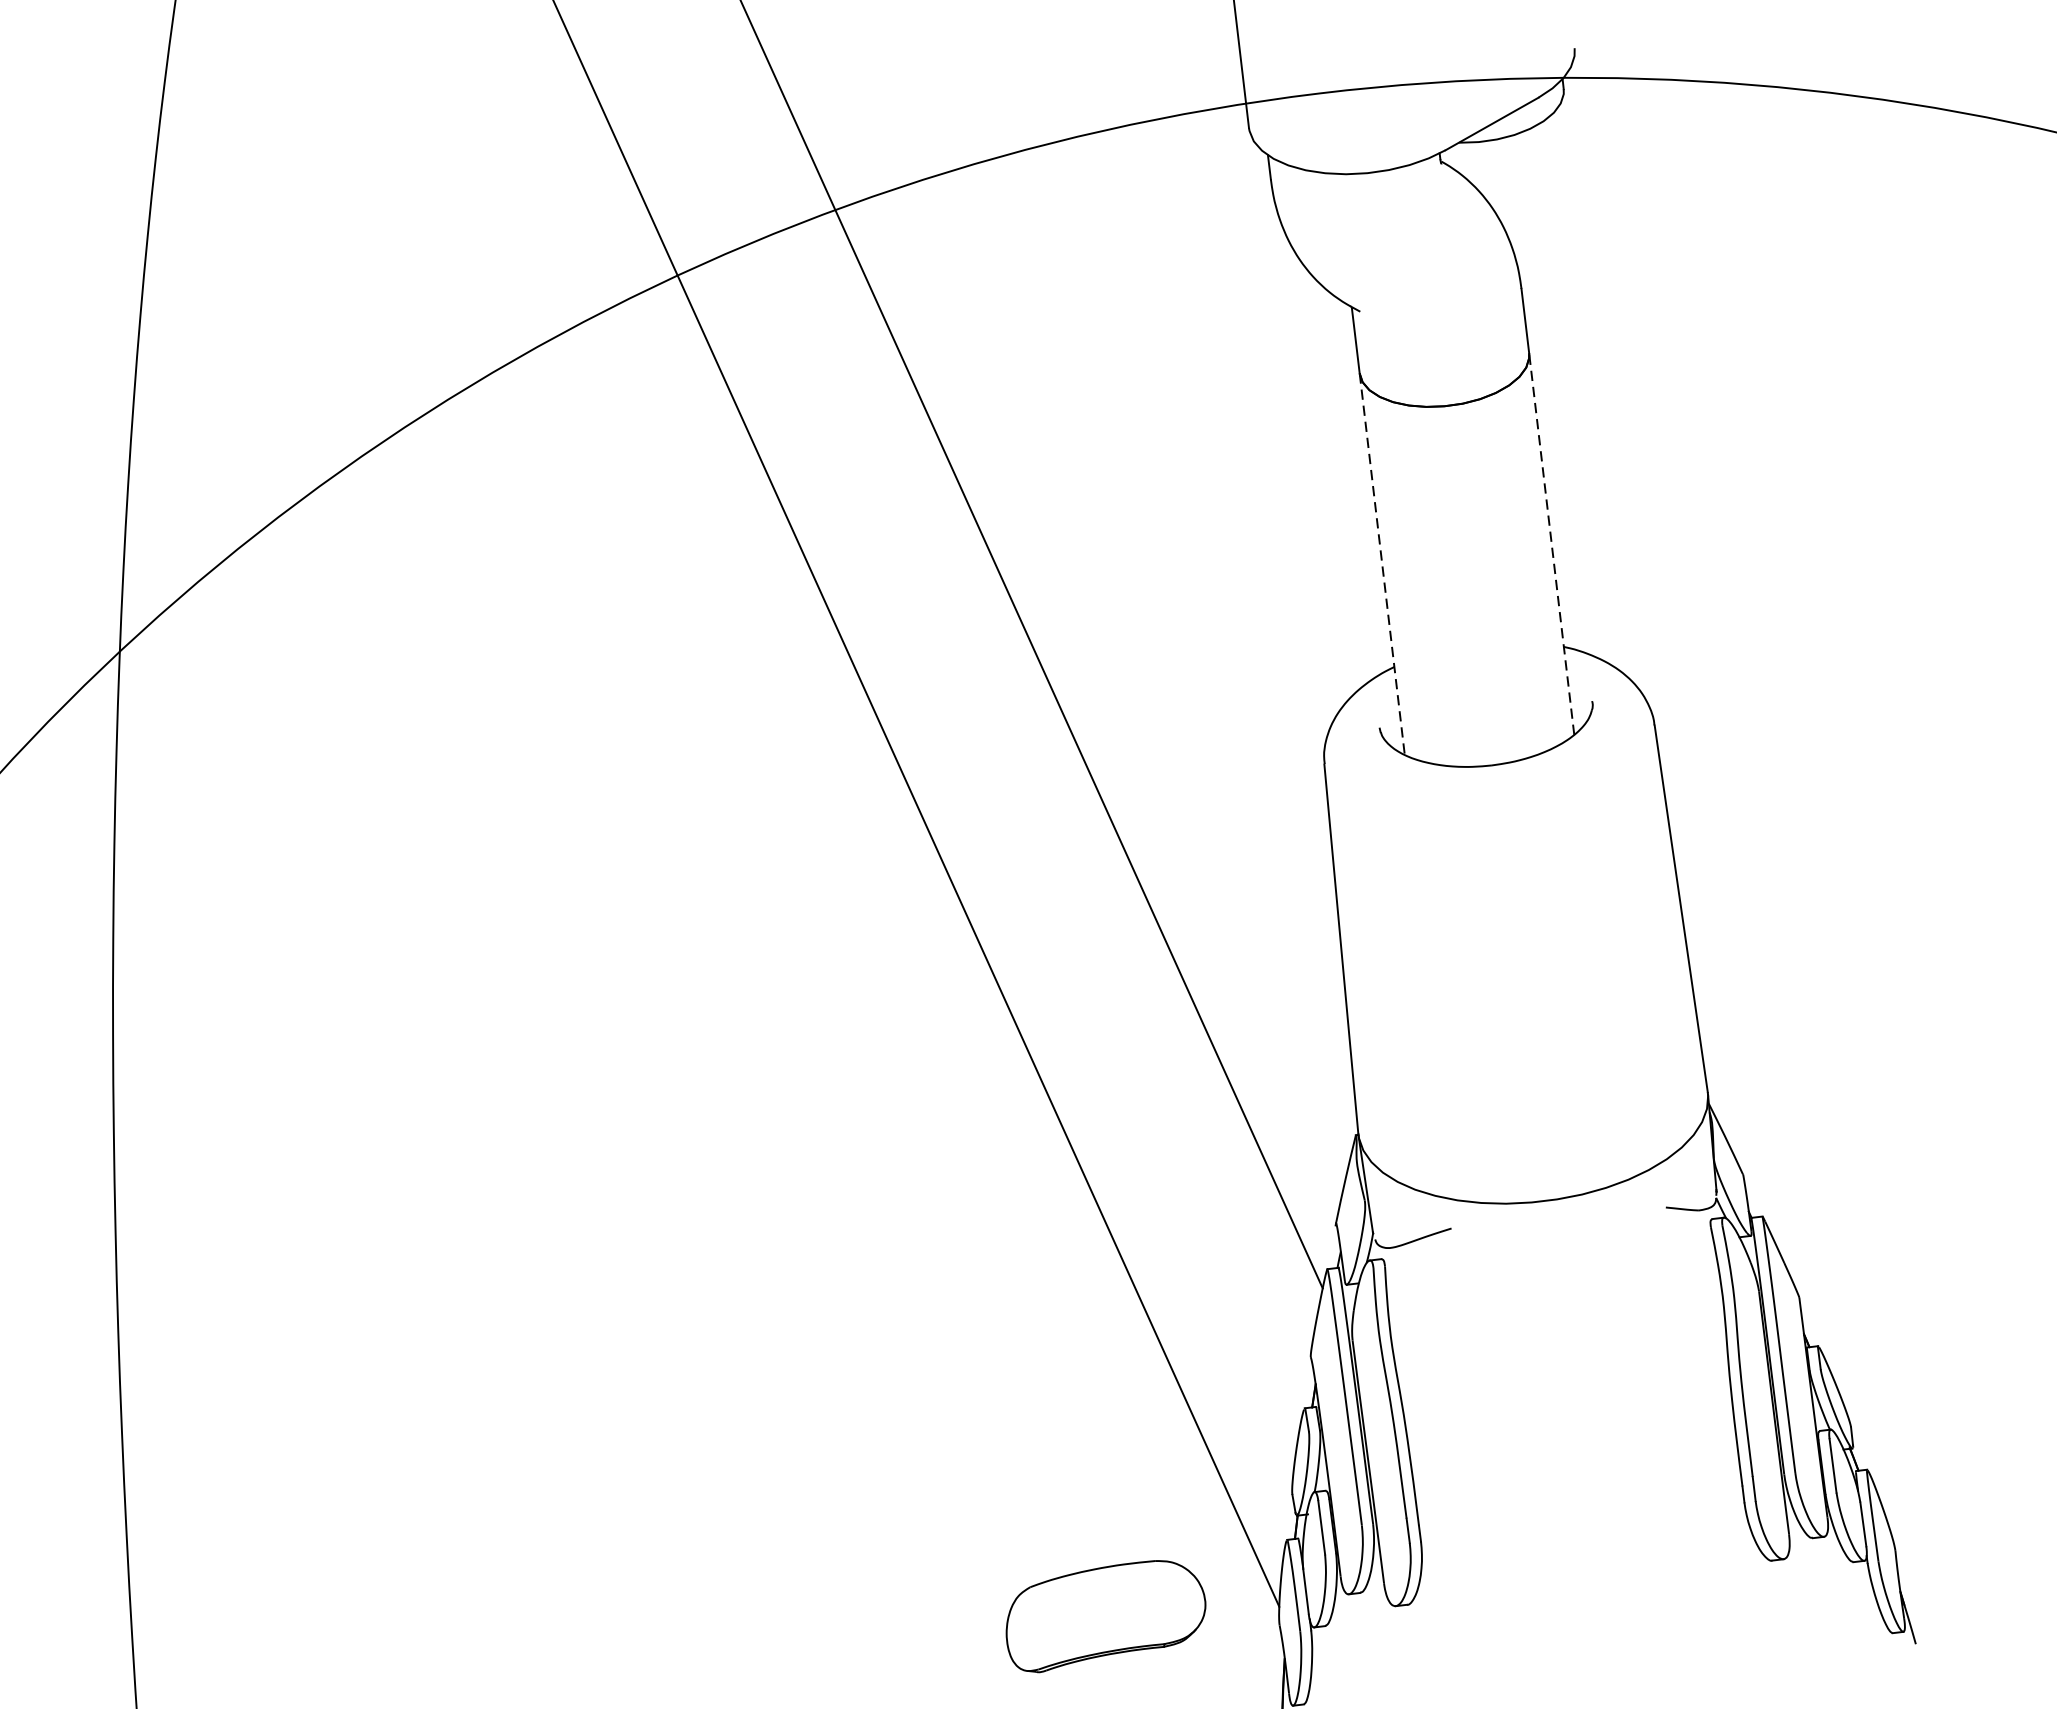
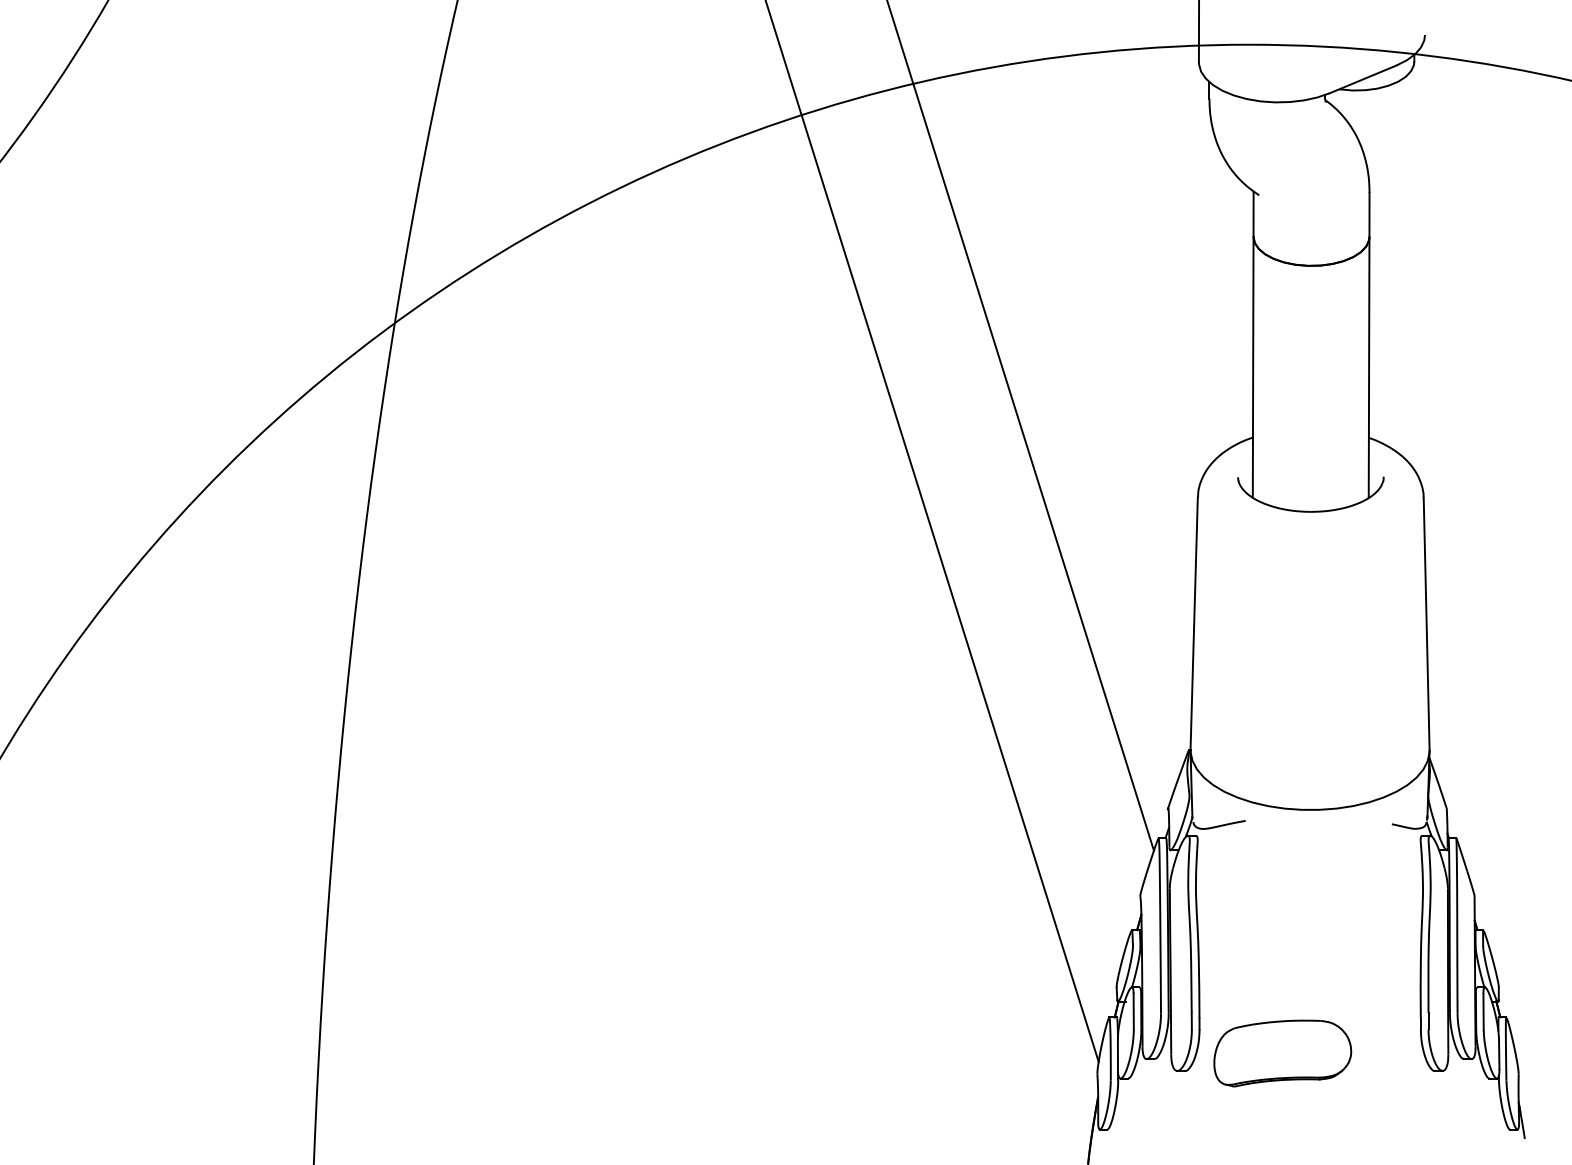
line: (1552, 543) -> (1369, 367), dashed -> solid
line: (1382, 564) -> (1253, 367), dashed -> solid
part: (1105, 1615) -> (1282, 1053), moved

